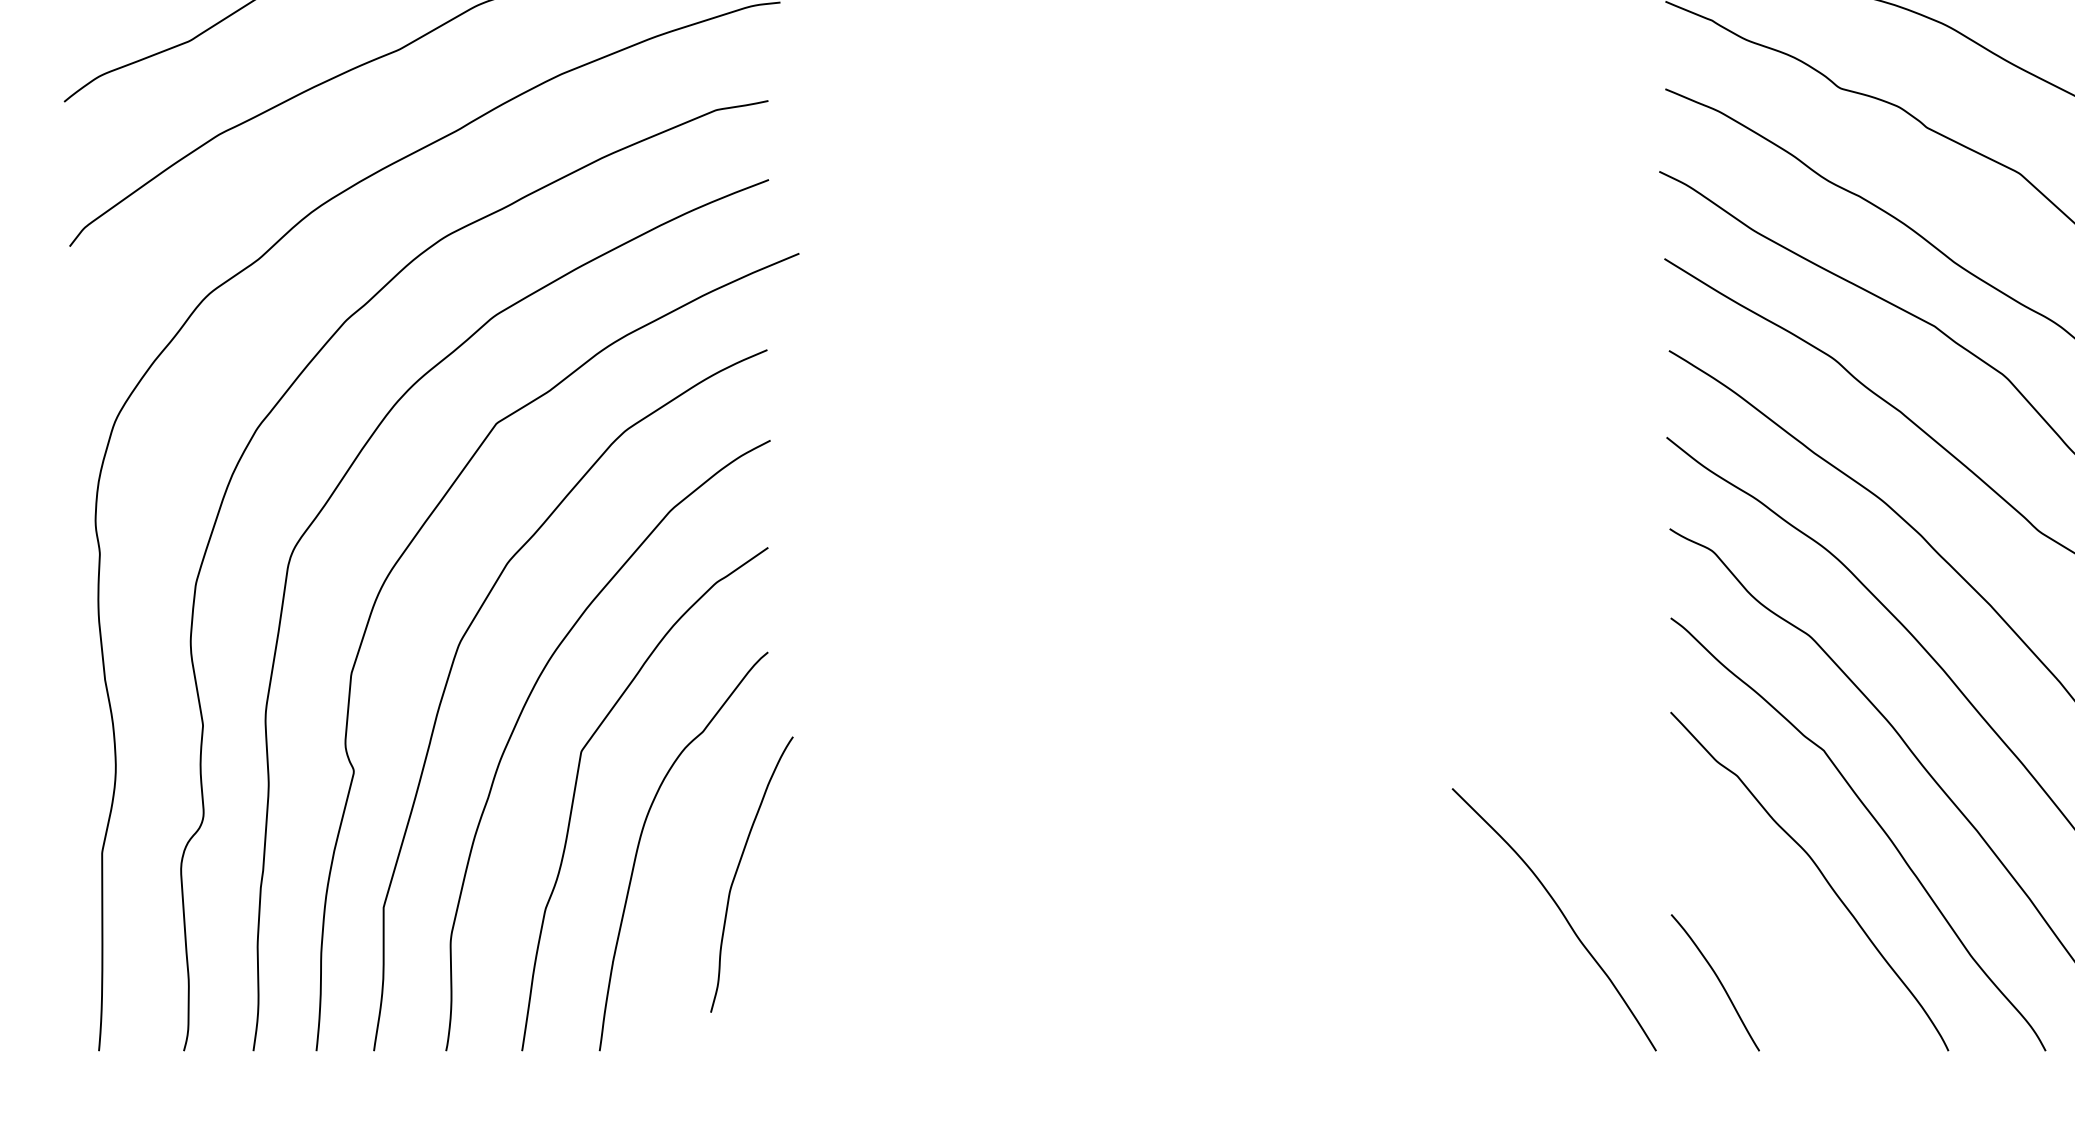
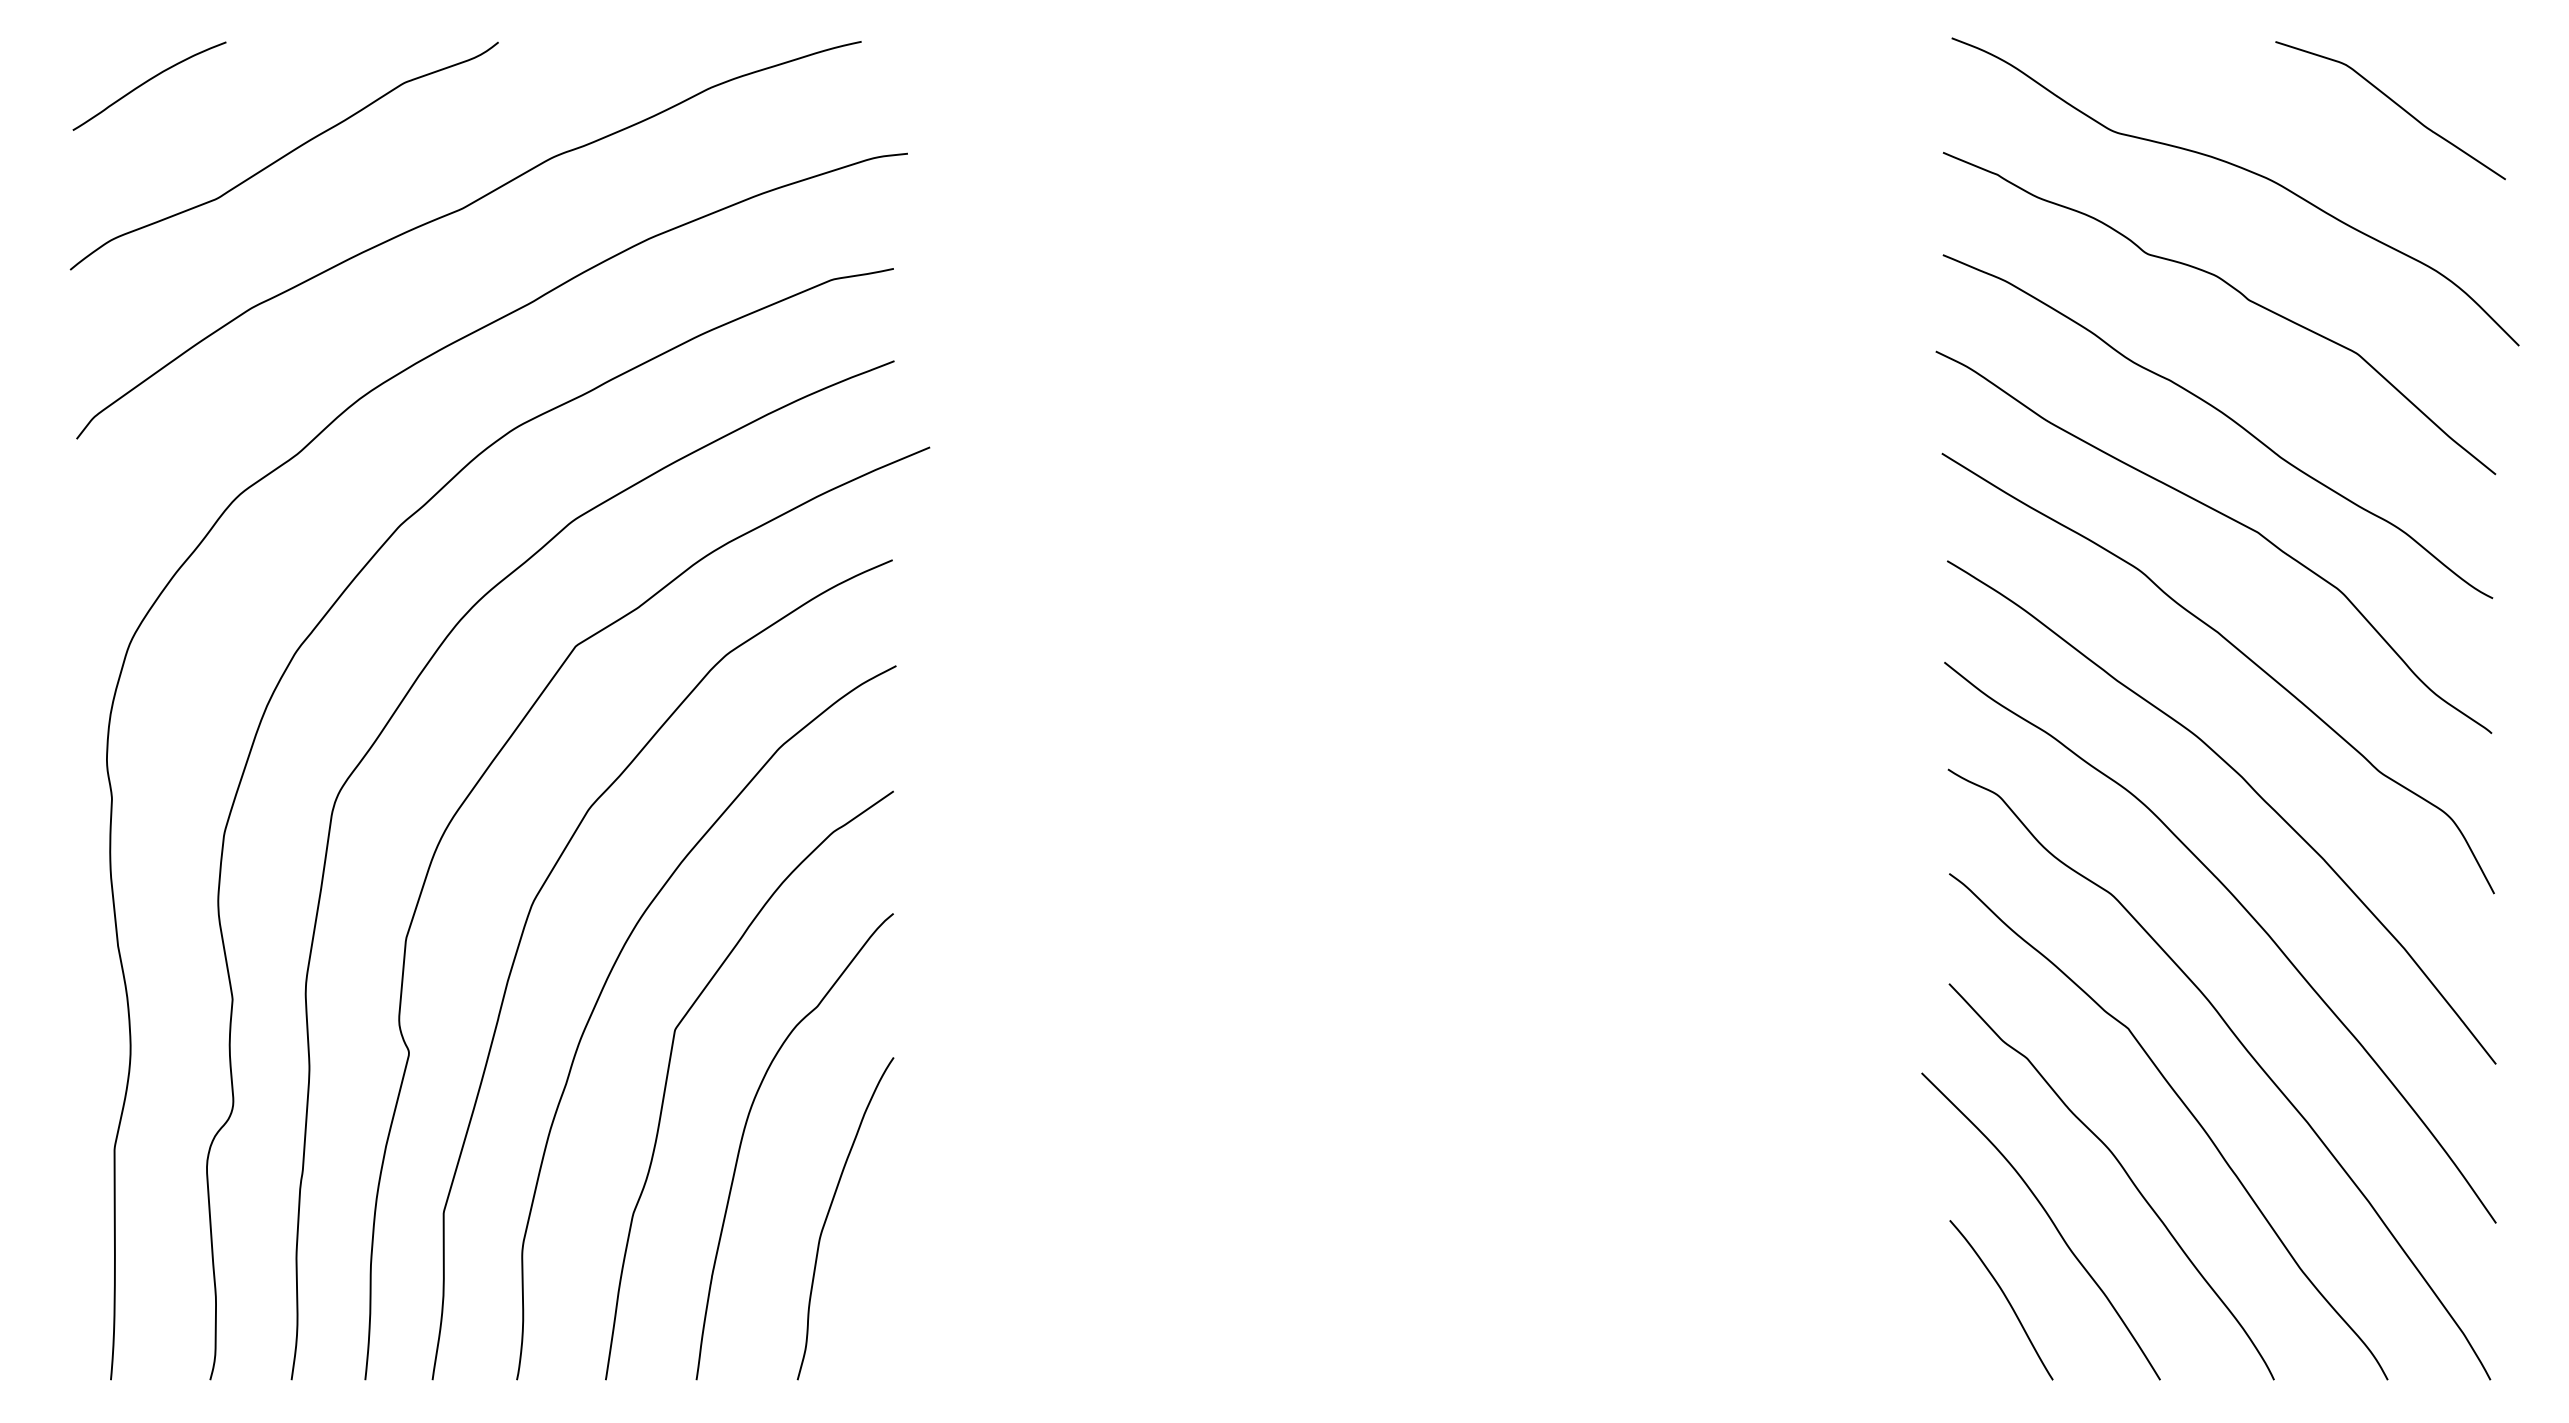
curve: (739, 867) -> (830, 1210), moved
curve: (1561, 913) -> (2049, 1219), moved

